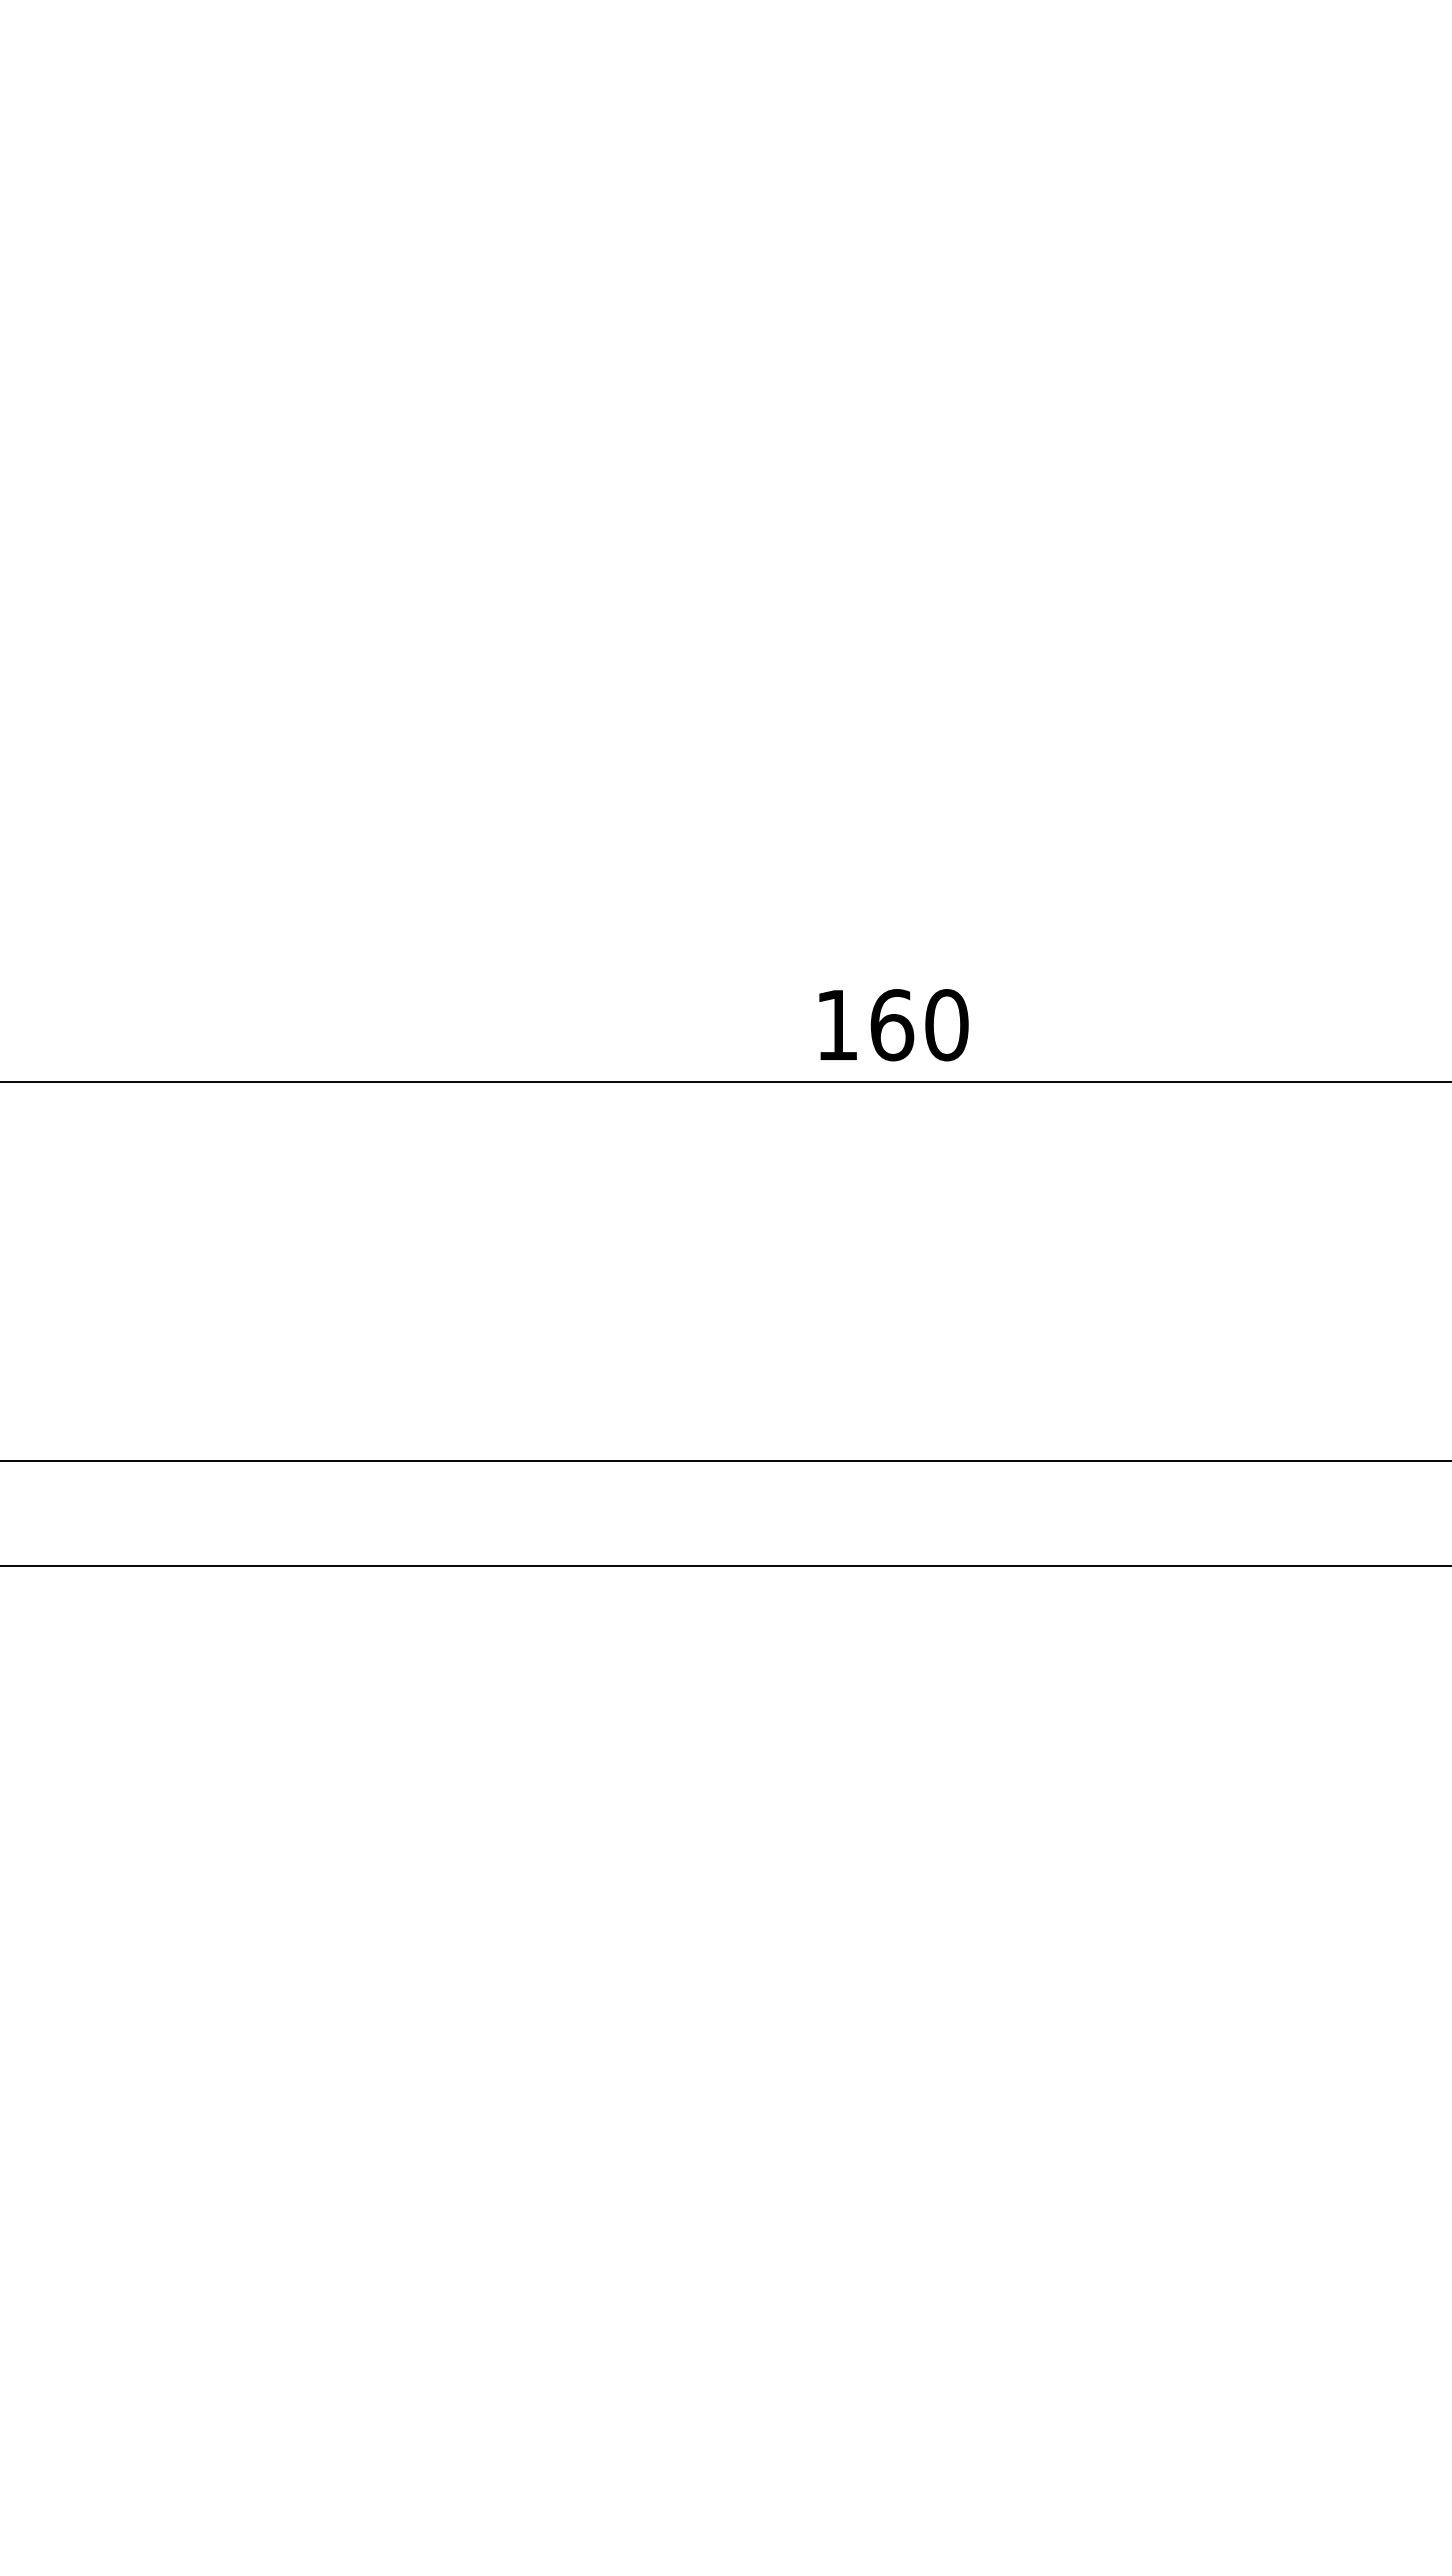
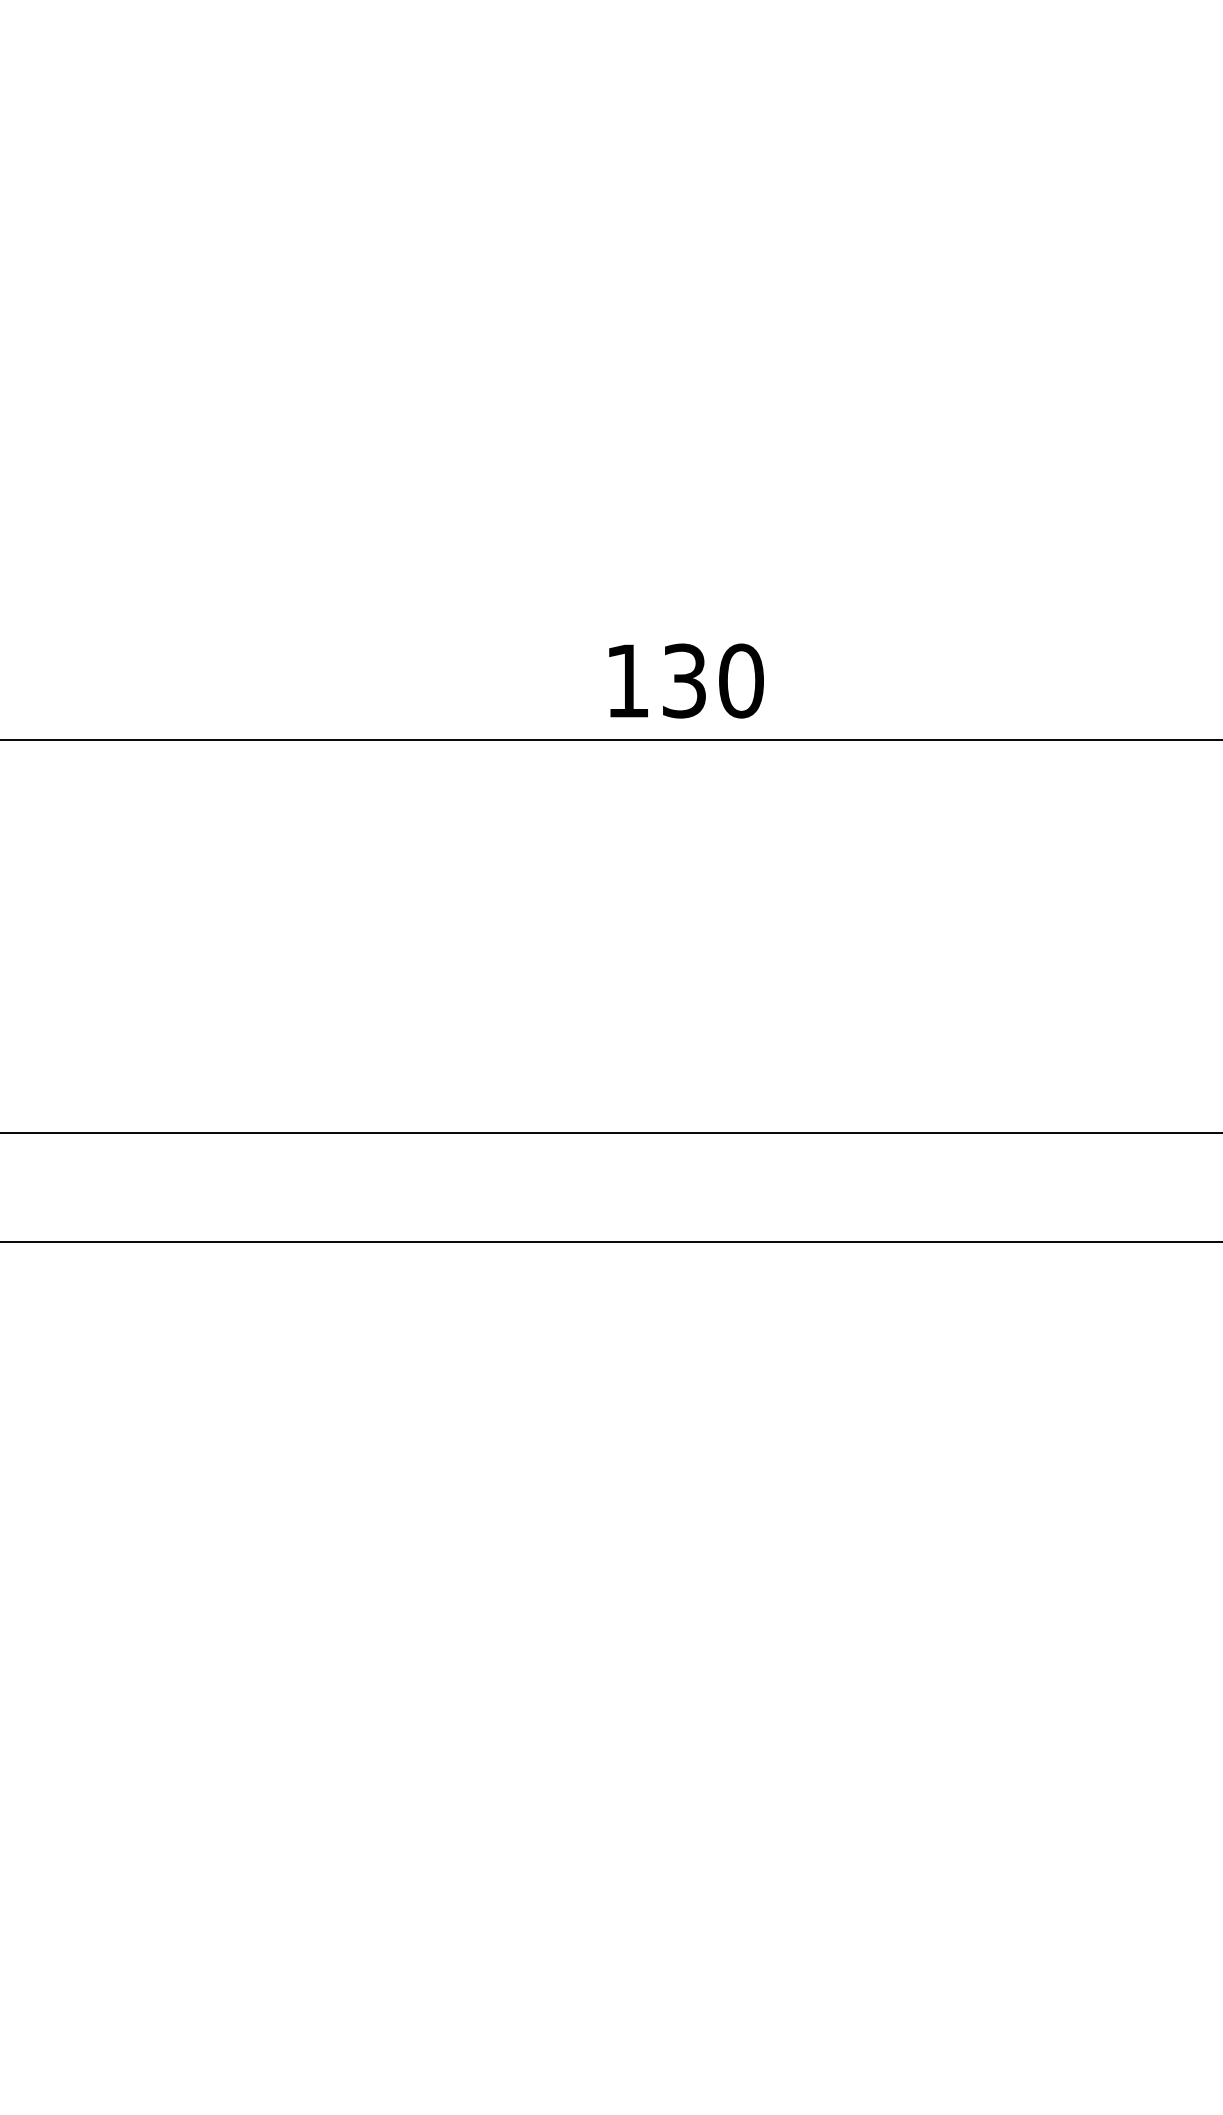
text: (892, 1025) -> (684, 681), 160 -> 130

